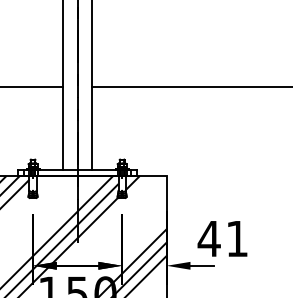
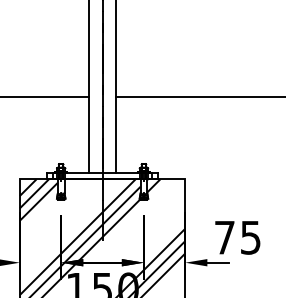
text: (222, 238) -> (237, 237), 41 -> 75

